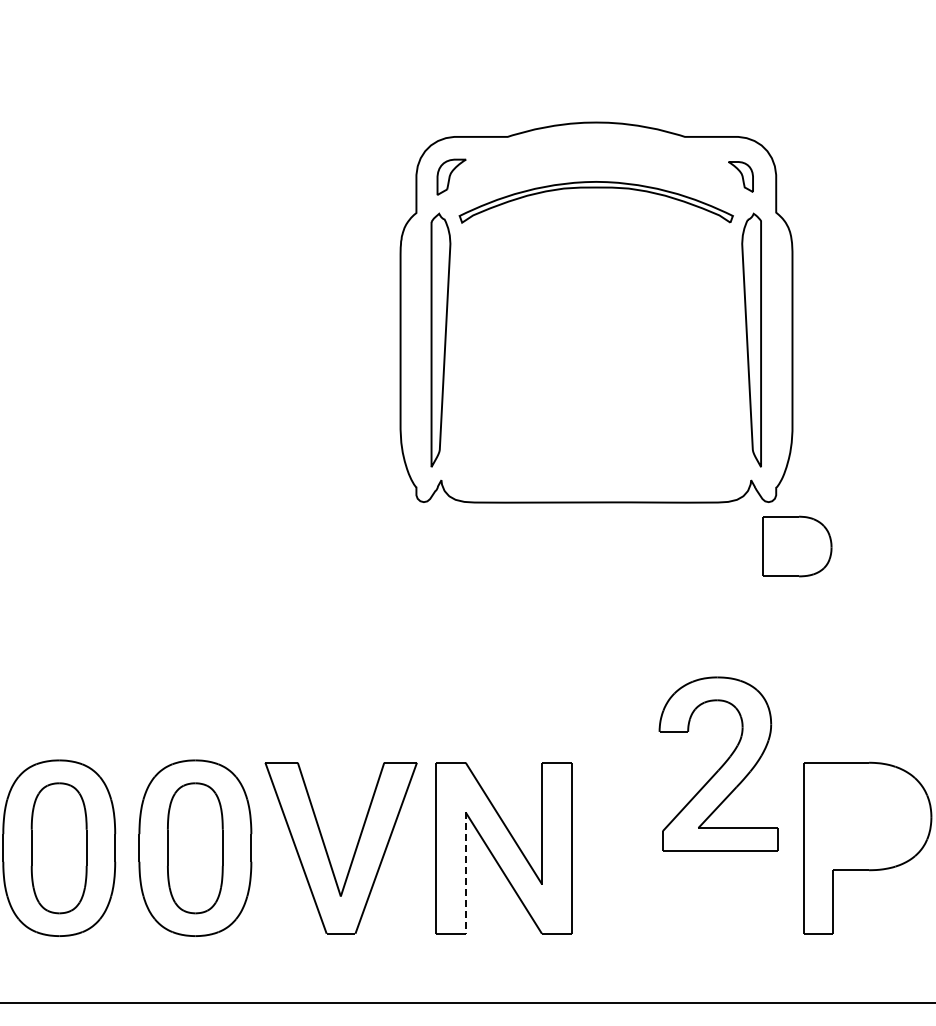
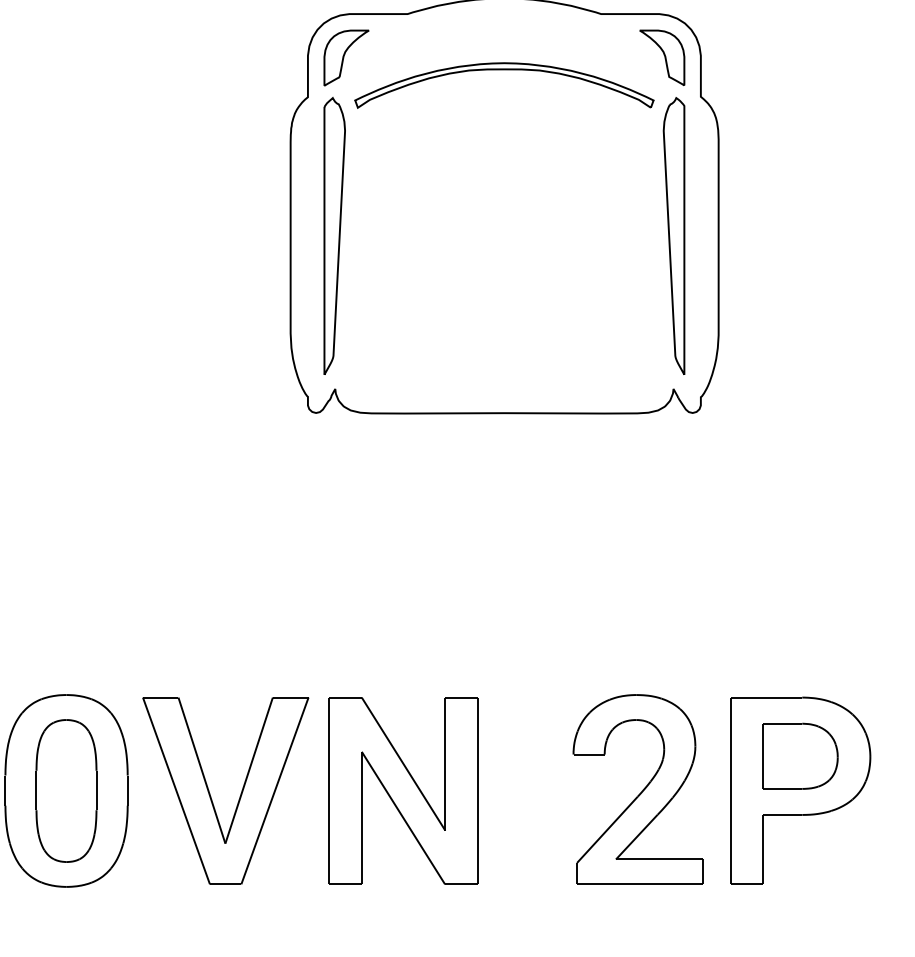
part: (740, 176) -> (661, 57), size x1.67
part: (451, 177) -> (346, 58), size x1.43
part: (797, 546) -> (800, 756), moved
part: (718, 763) -> (637, 789), moved
line: (465, 873) -> (361, 818), dashed -> solid

